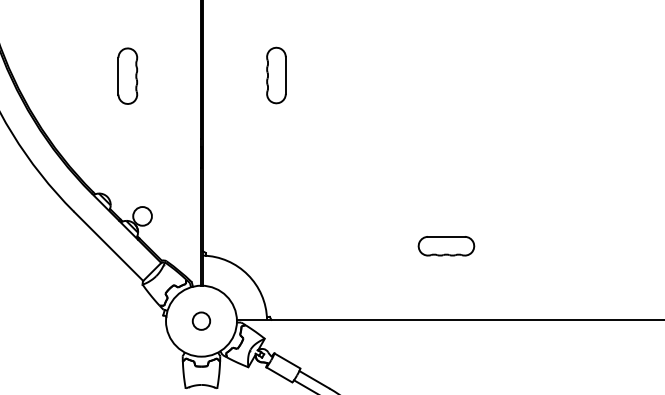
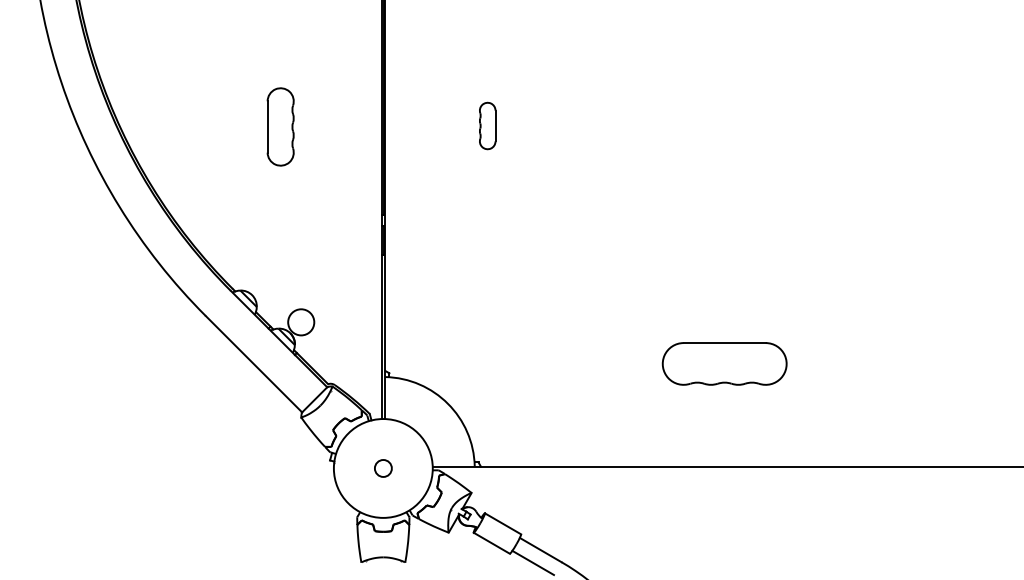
part: (276, 75) -> (487, 125), size x0.6
part: (446, 245) -> (724, 363), size x1.6
circle: (201, 321) -> (383, 468), size x0.7

